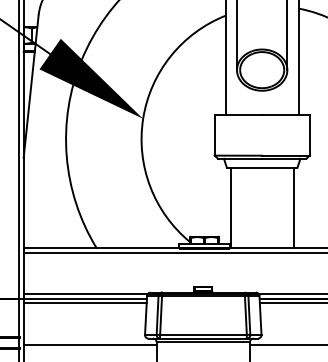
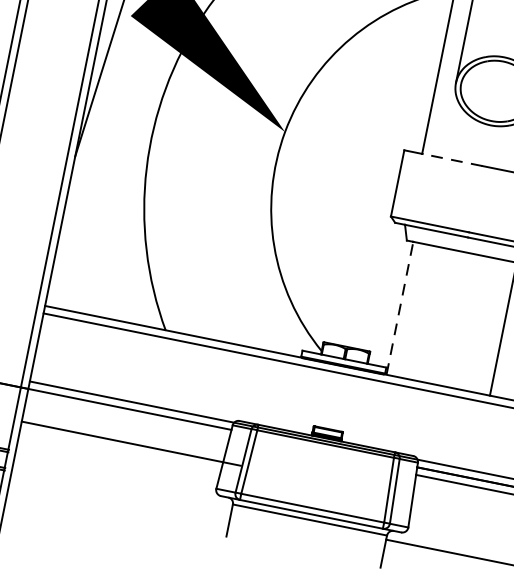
line: (243, 115) -> (451, 159), solid -> dashed
line: (230, 207) -> (399, 307), solid -> dashed
line: (84, 303) -> (127, 416), removed
line: (89, 344) -> (130, 443), moved

